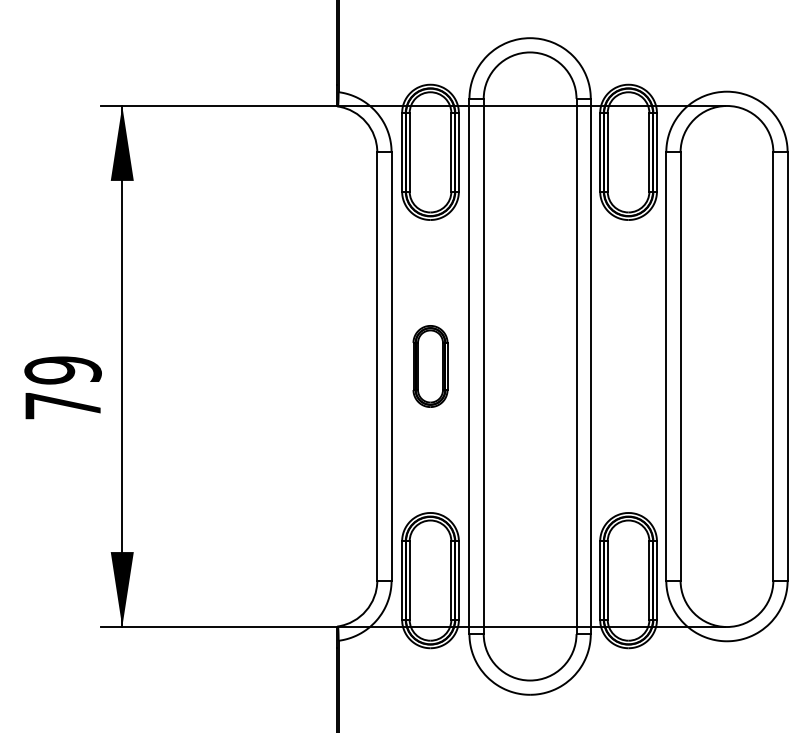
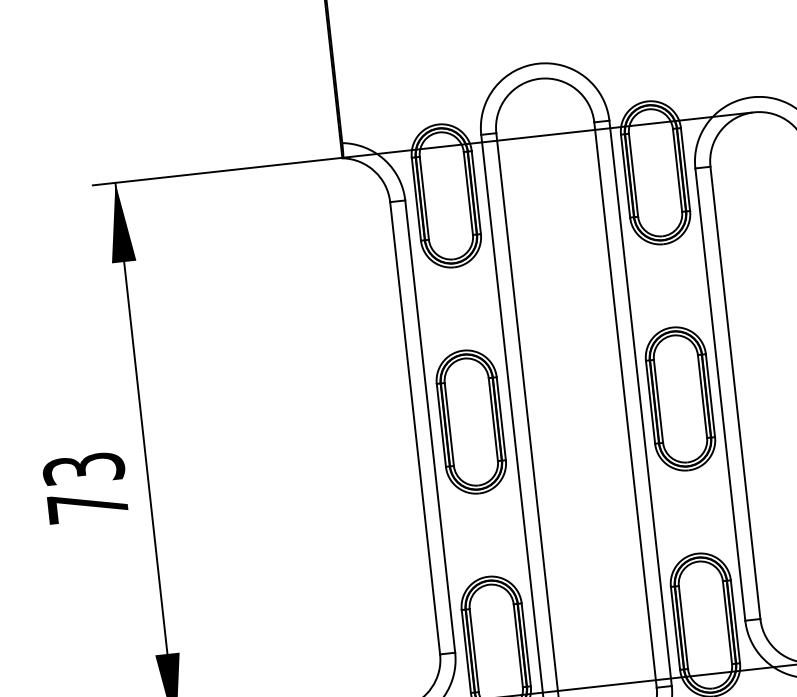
part: (430, 366) -> (471, 422), size x1.67
part: (628, 366) -> (680, 398), added
text: (62, 370) -> (83, 469), 79 -> 73

